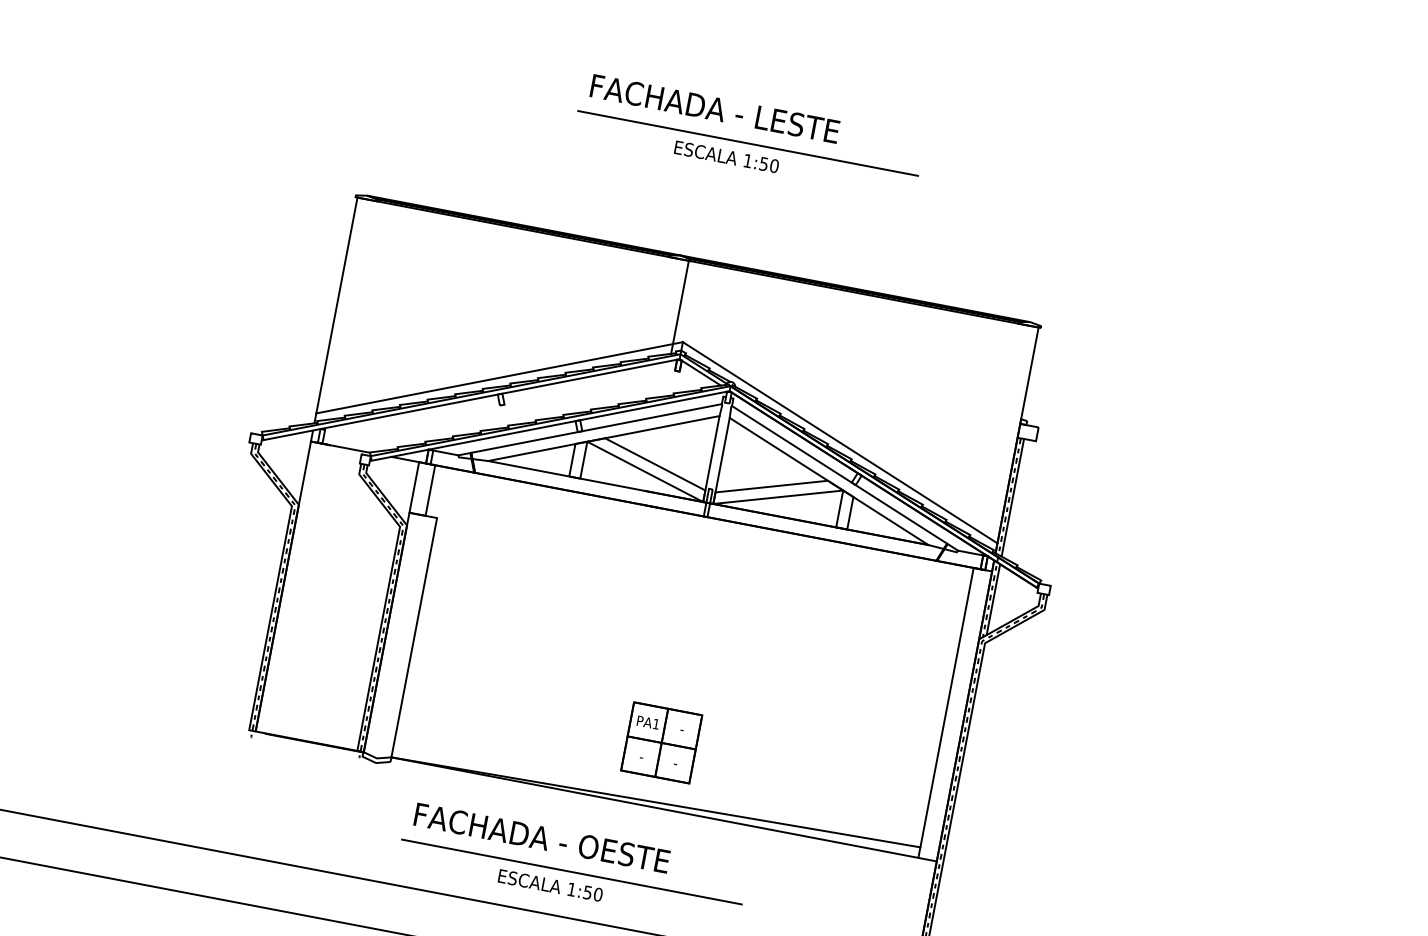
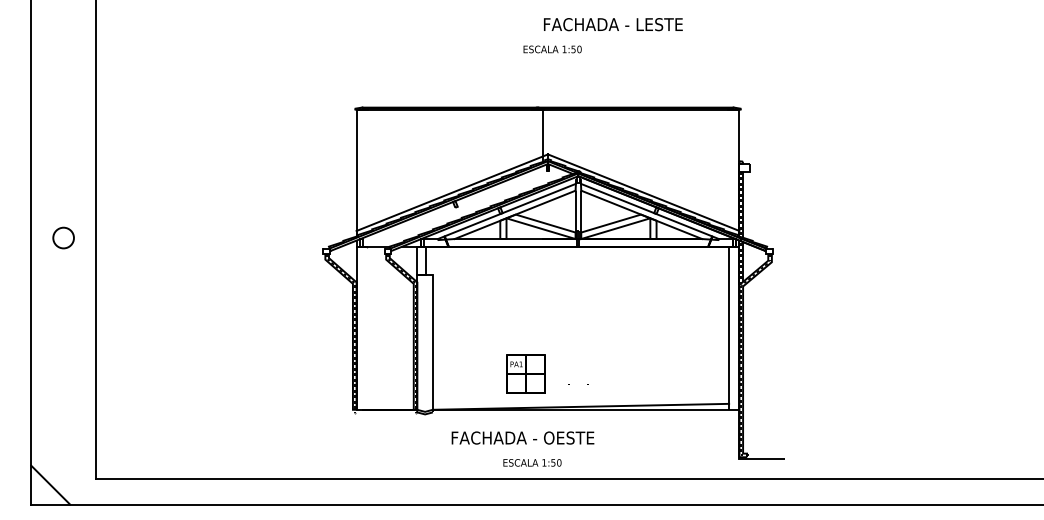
text: (715, 108) -> (613, 24), moved
line: (747, 142) -> (562, 39), removed
part: (660, 741) -> (525, 373), moved
line: (571, 872) -> (542, 453), removed

